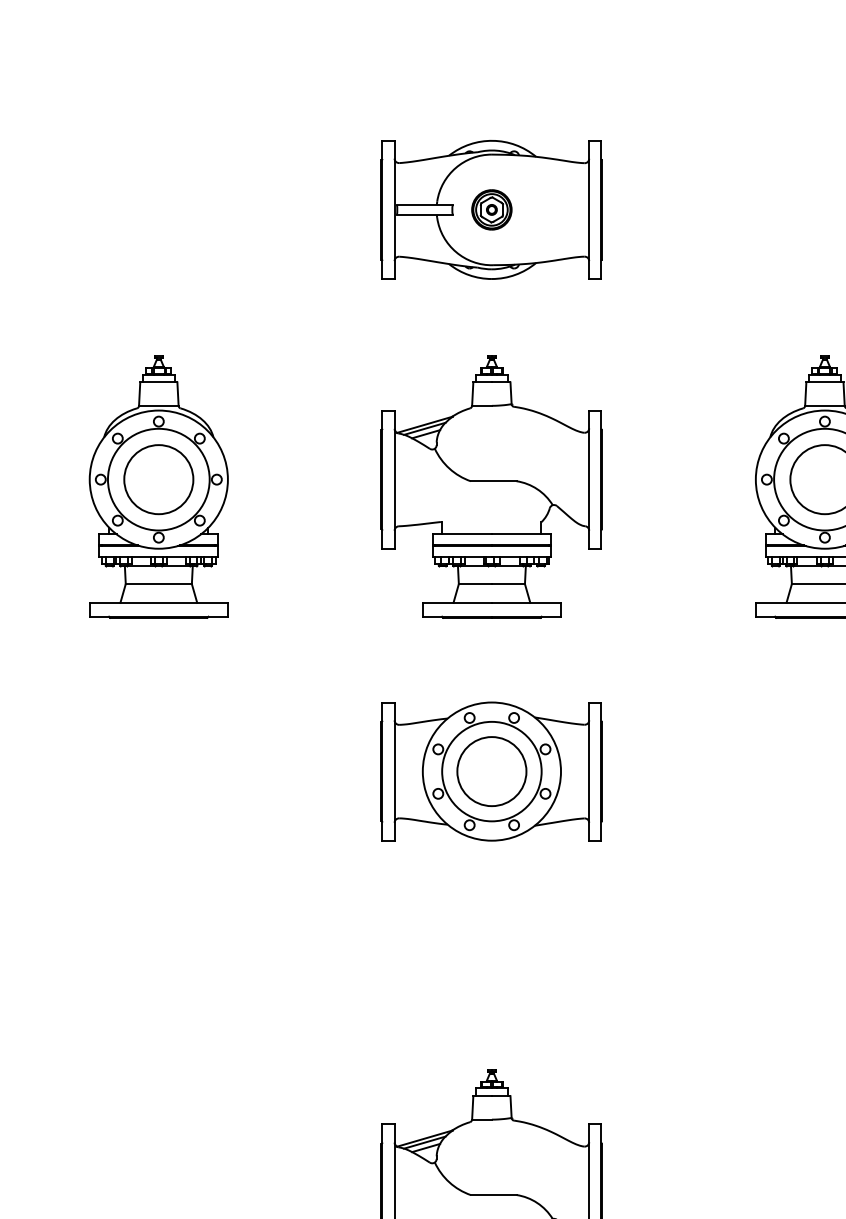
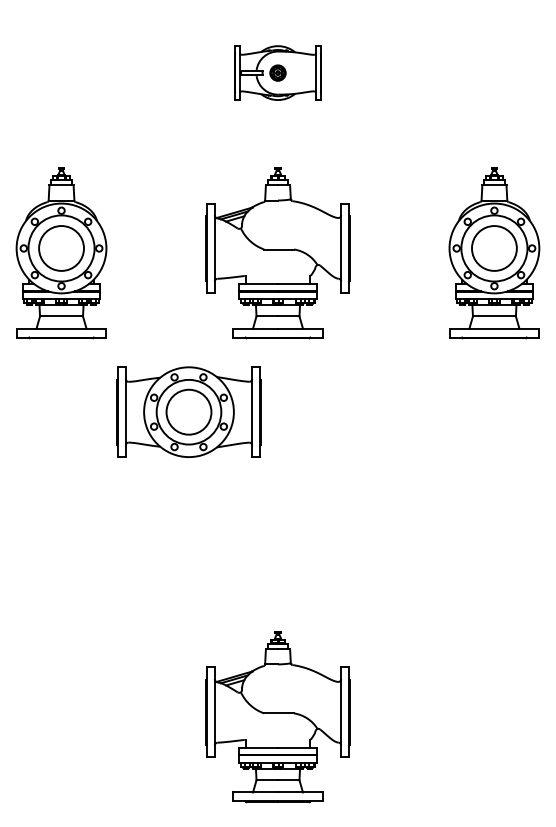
part: (491, 208) -> (277, 72), size x0.6
part: (491, 770) -> (188, 411), moved

